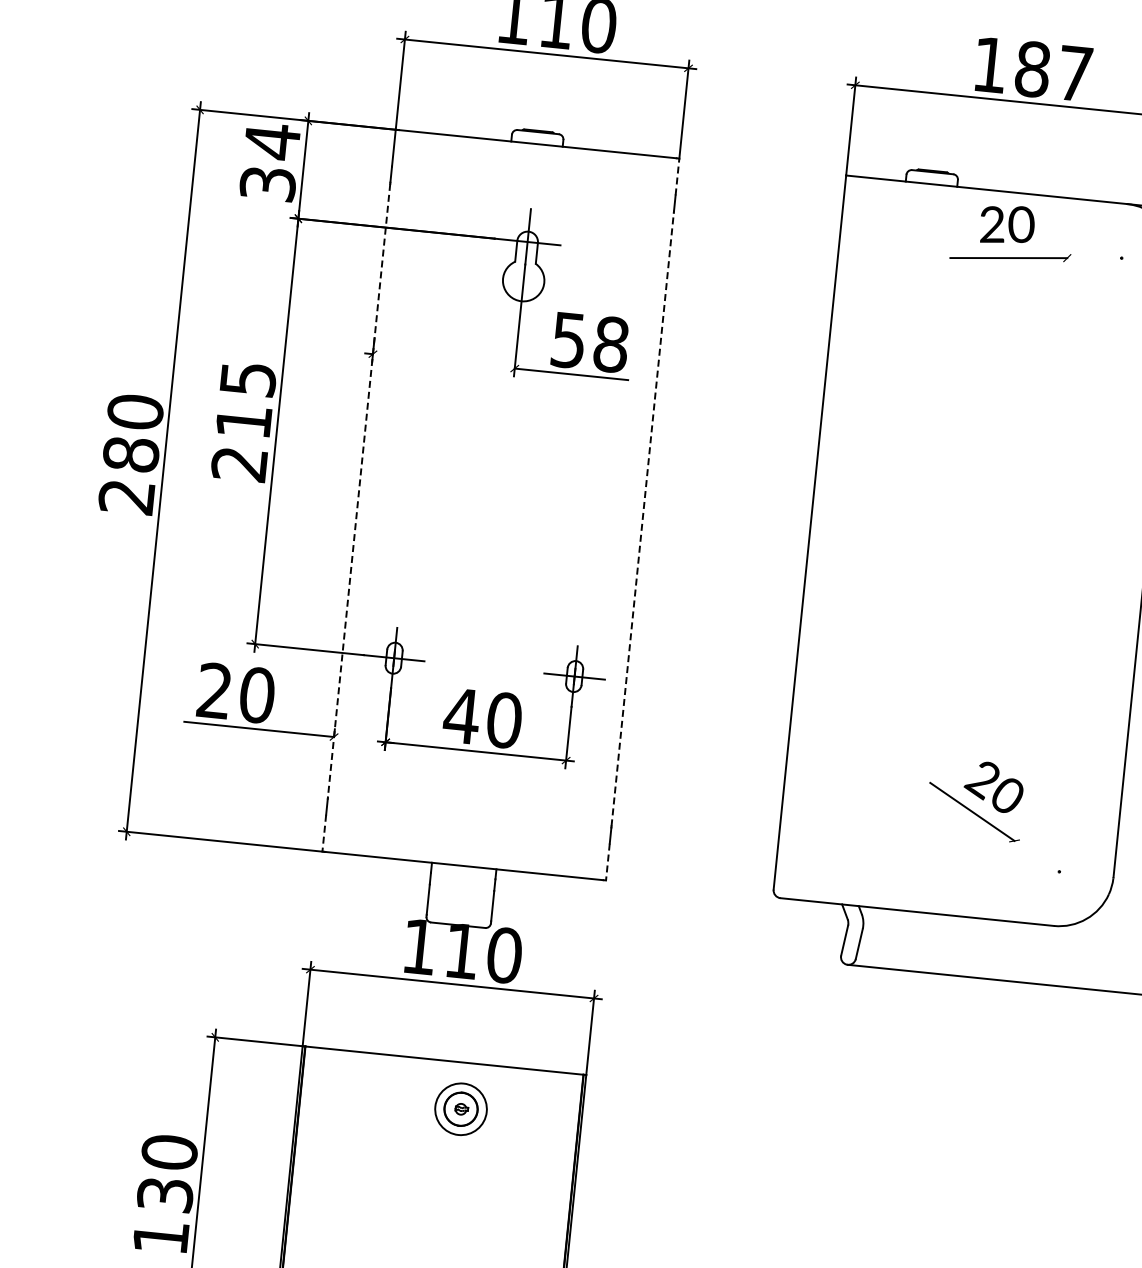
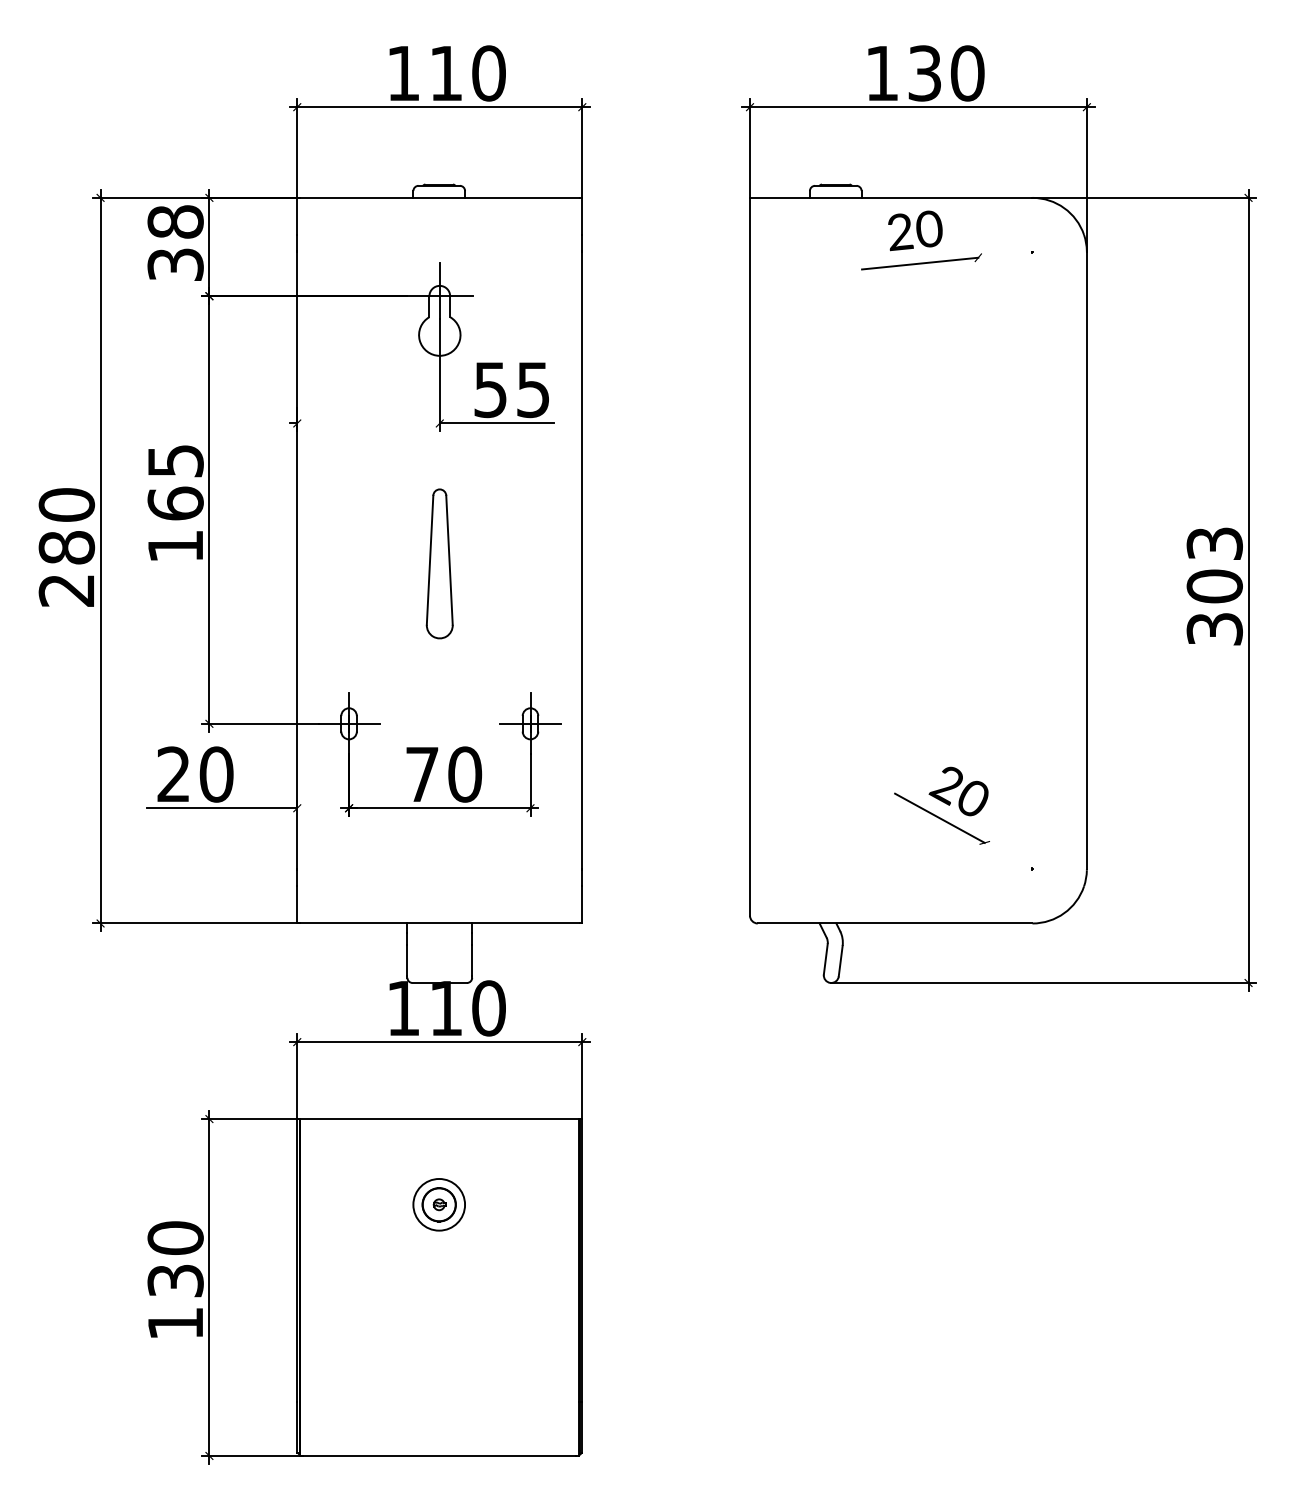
text: (1054, 71) -> (946, 73), 187 -> 130
text: (272, 140) -> (175, 221), 34 -> 38
line: (677, 177) -> (582, 216), dashed -> solid
text: (611, 344) -> (533, 389), 58 -> 55
text: (241, 442) -> (175, 524), 215 -> 165
line: (359, 491) -> (297, 561), dashed -> solid
part: (500, 507) -> (439, 563), added
line: (642, 519) -> (582, 560), dashed -> solid
text: (462, 716) -> (422, 774), 40 -> 70
line: (324, 832) -> (297, 904), dashed -> solid
line: (608, 861) -> (582, 904), dashed -> solid
part: (460, 1108) -> (438, 1204), moved

